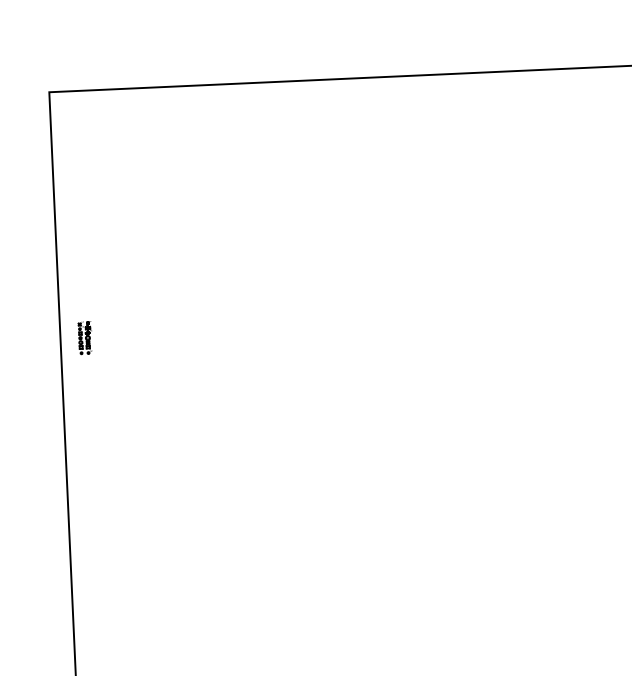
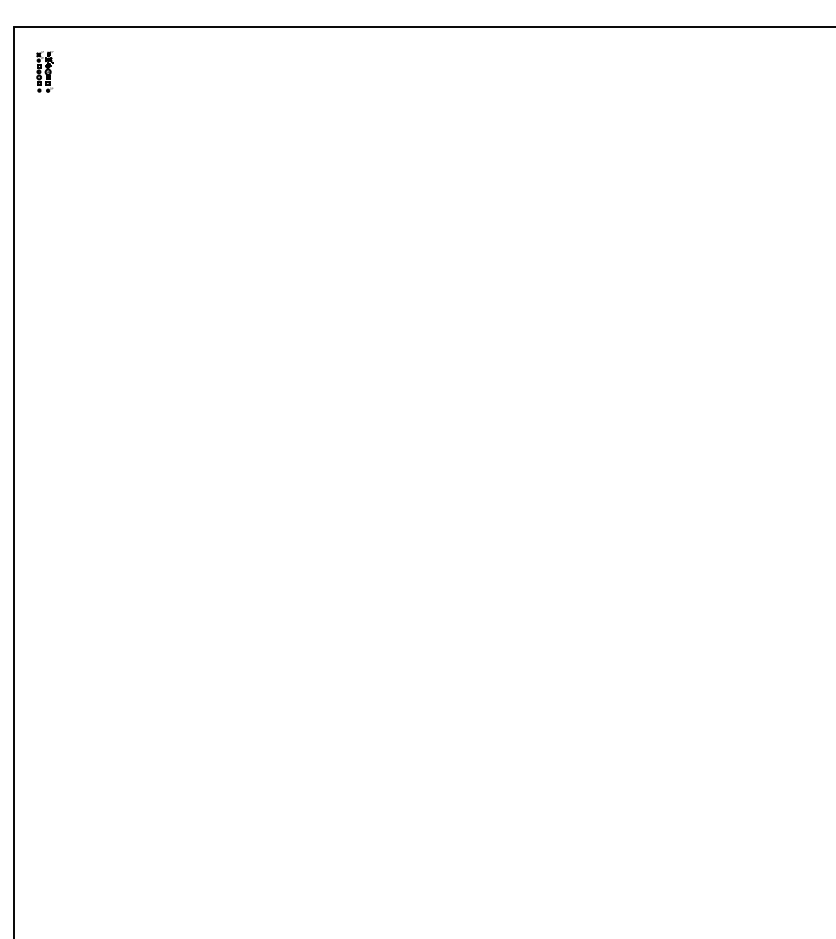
part: (84, 337) -> (44, 71), moved

